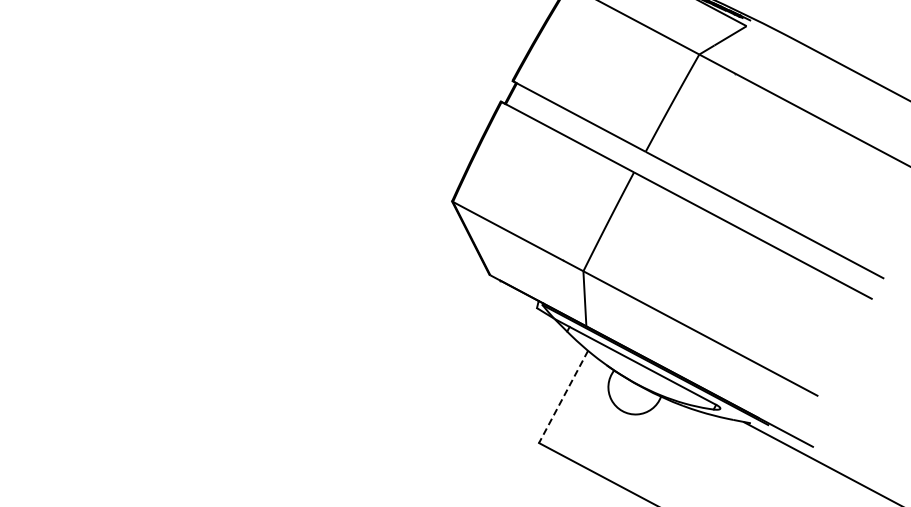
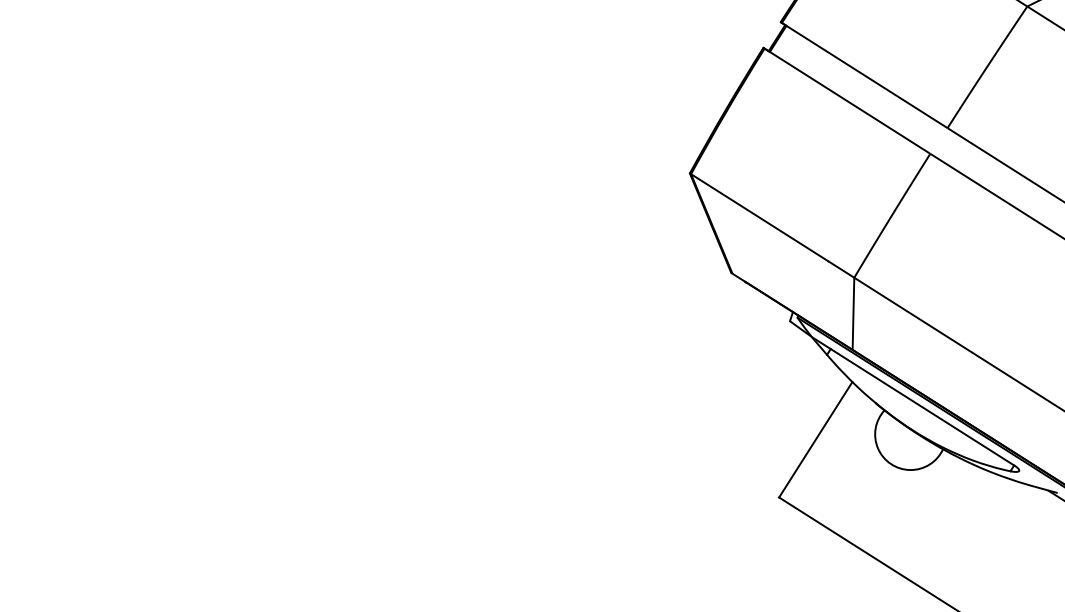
line: (563, 397) -> (815, 440), dashed -> solid

